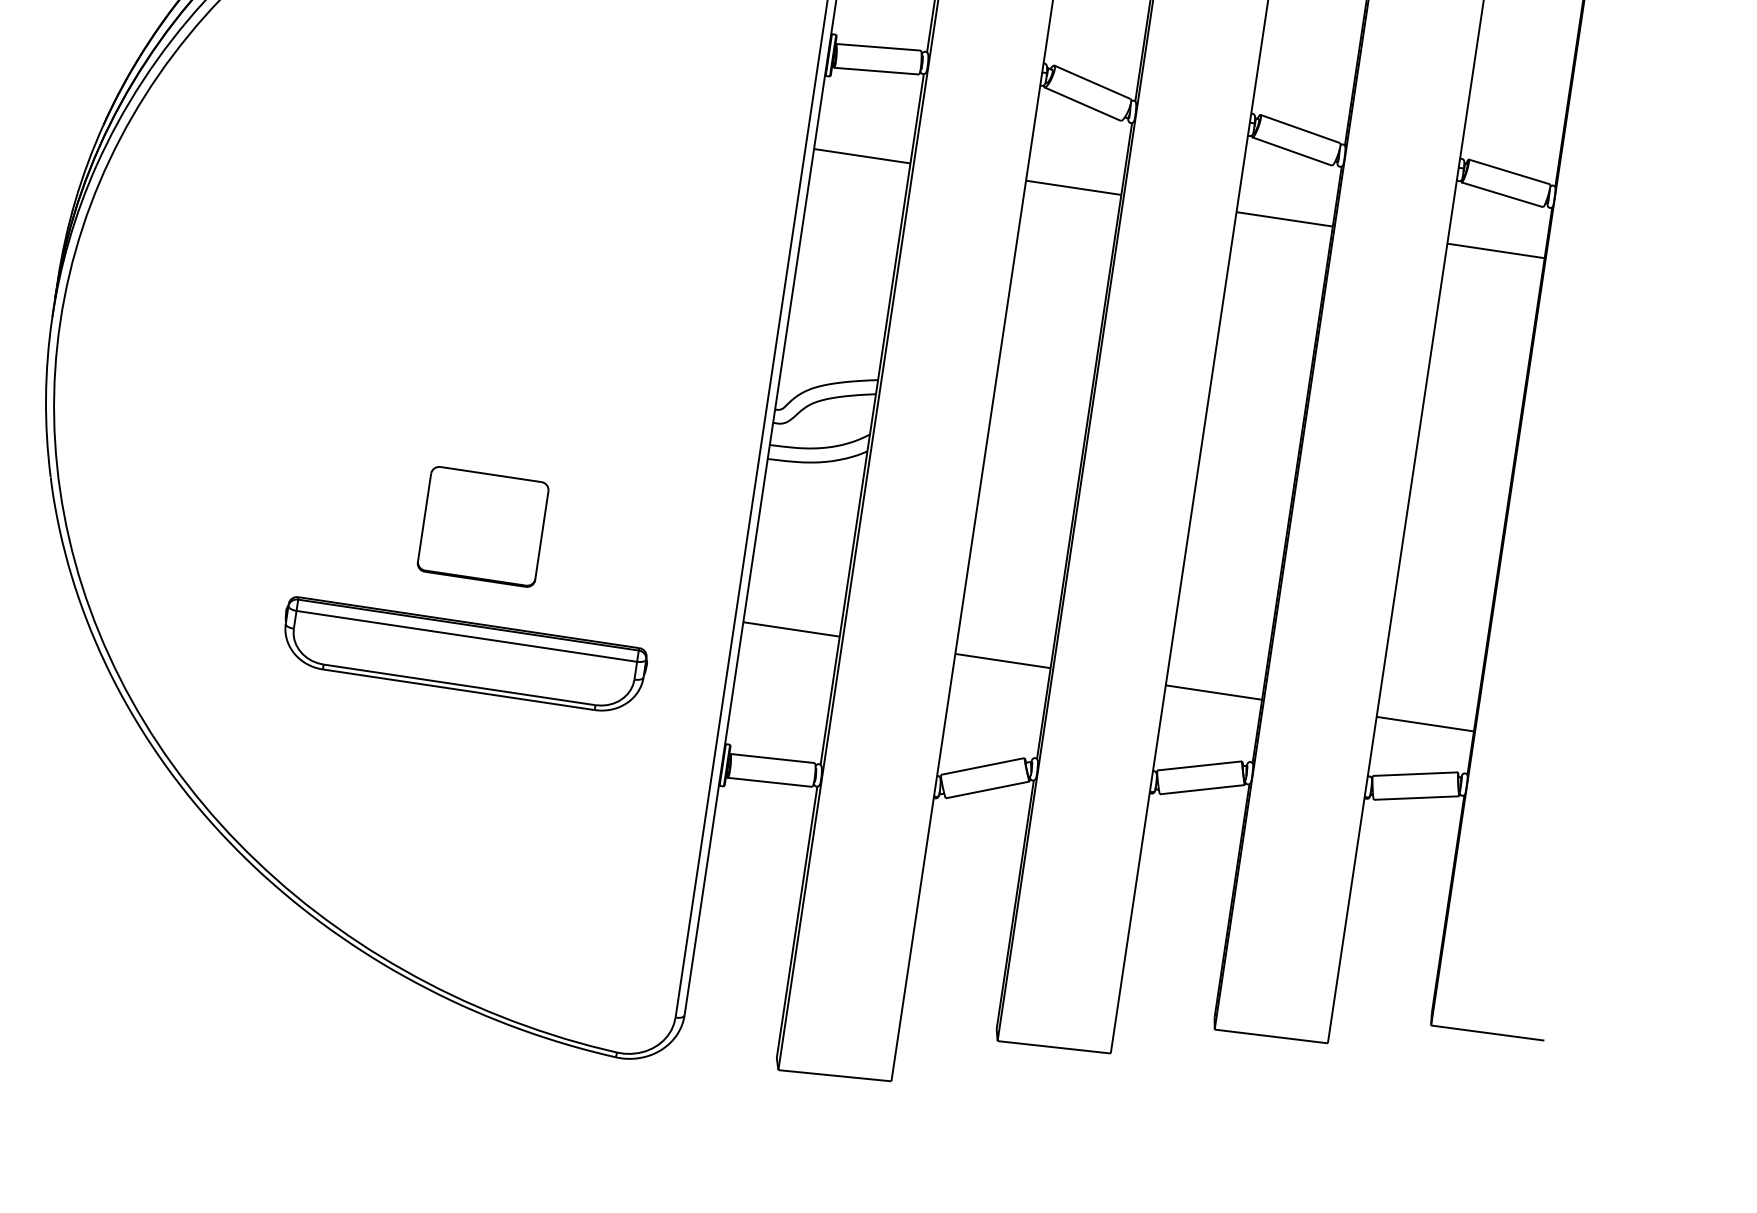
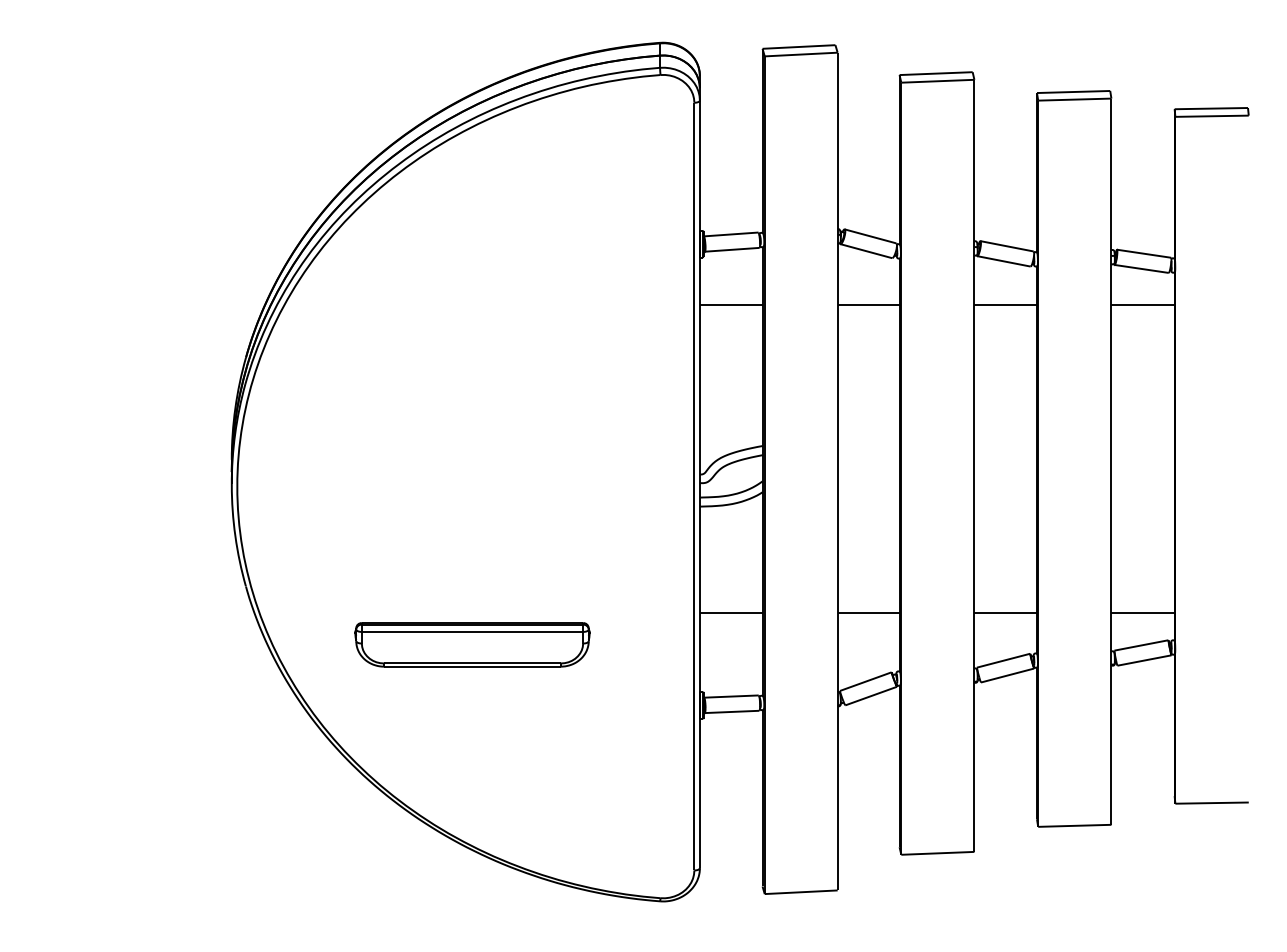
part: (483, 526) -> (525, 576), removed
part: (463, 655) -> (472, 644), moved

